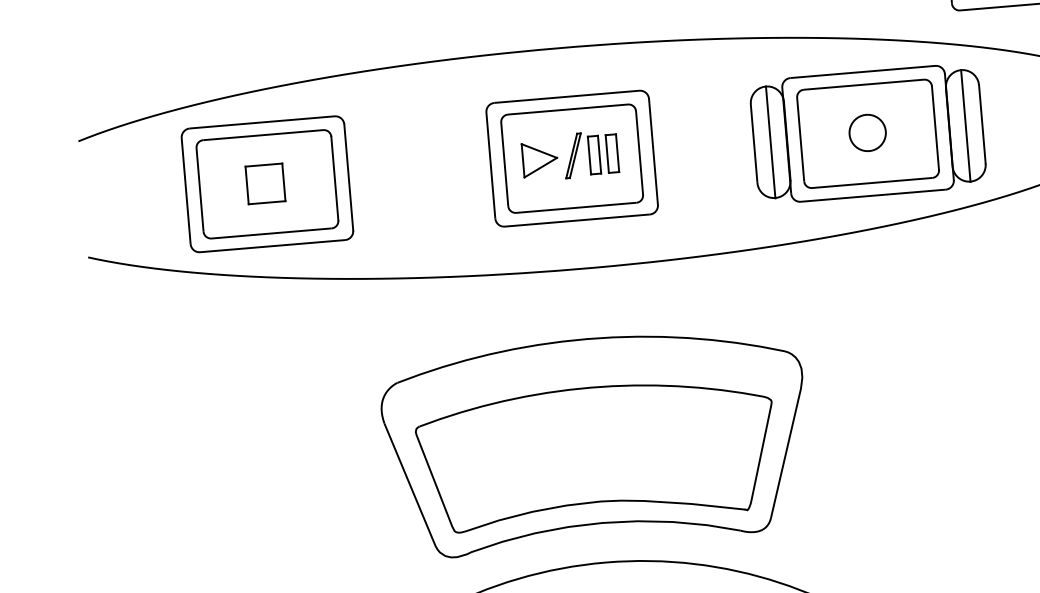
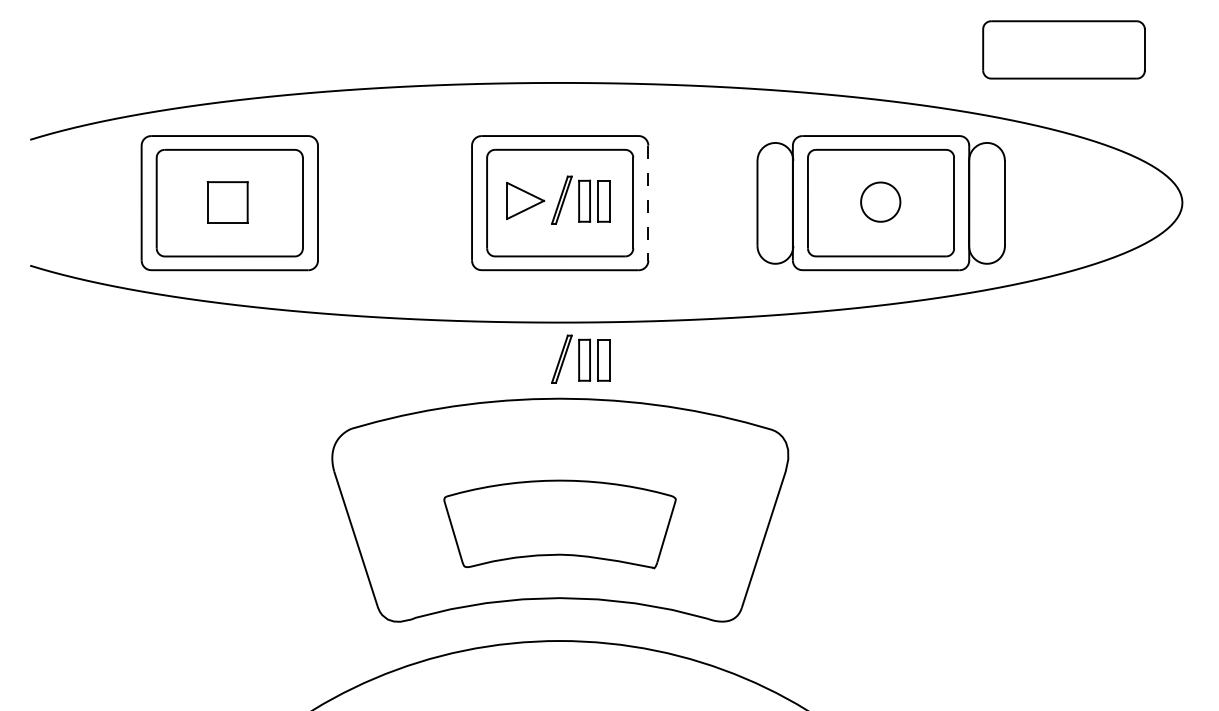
line: (966, 125) -> (987, 203), removed
line: (770, 142) -> (775, 203), removed
line: (653, 152) -> (648, 203), solid -> dashed
part: (602, 300) -> (580, 358), added
part: (596, 455) -> (559, 524), size x0.6

